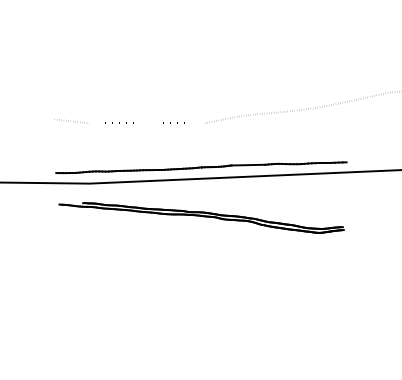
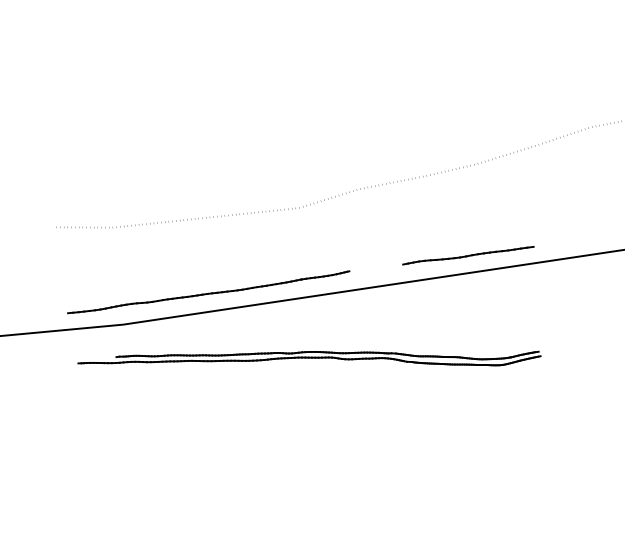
line: (248, 164) -> (376, 266), removed

